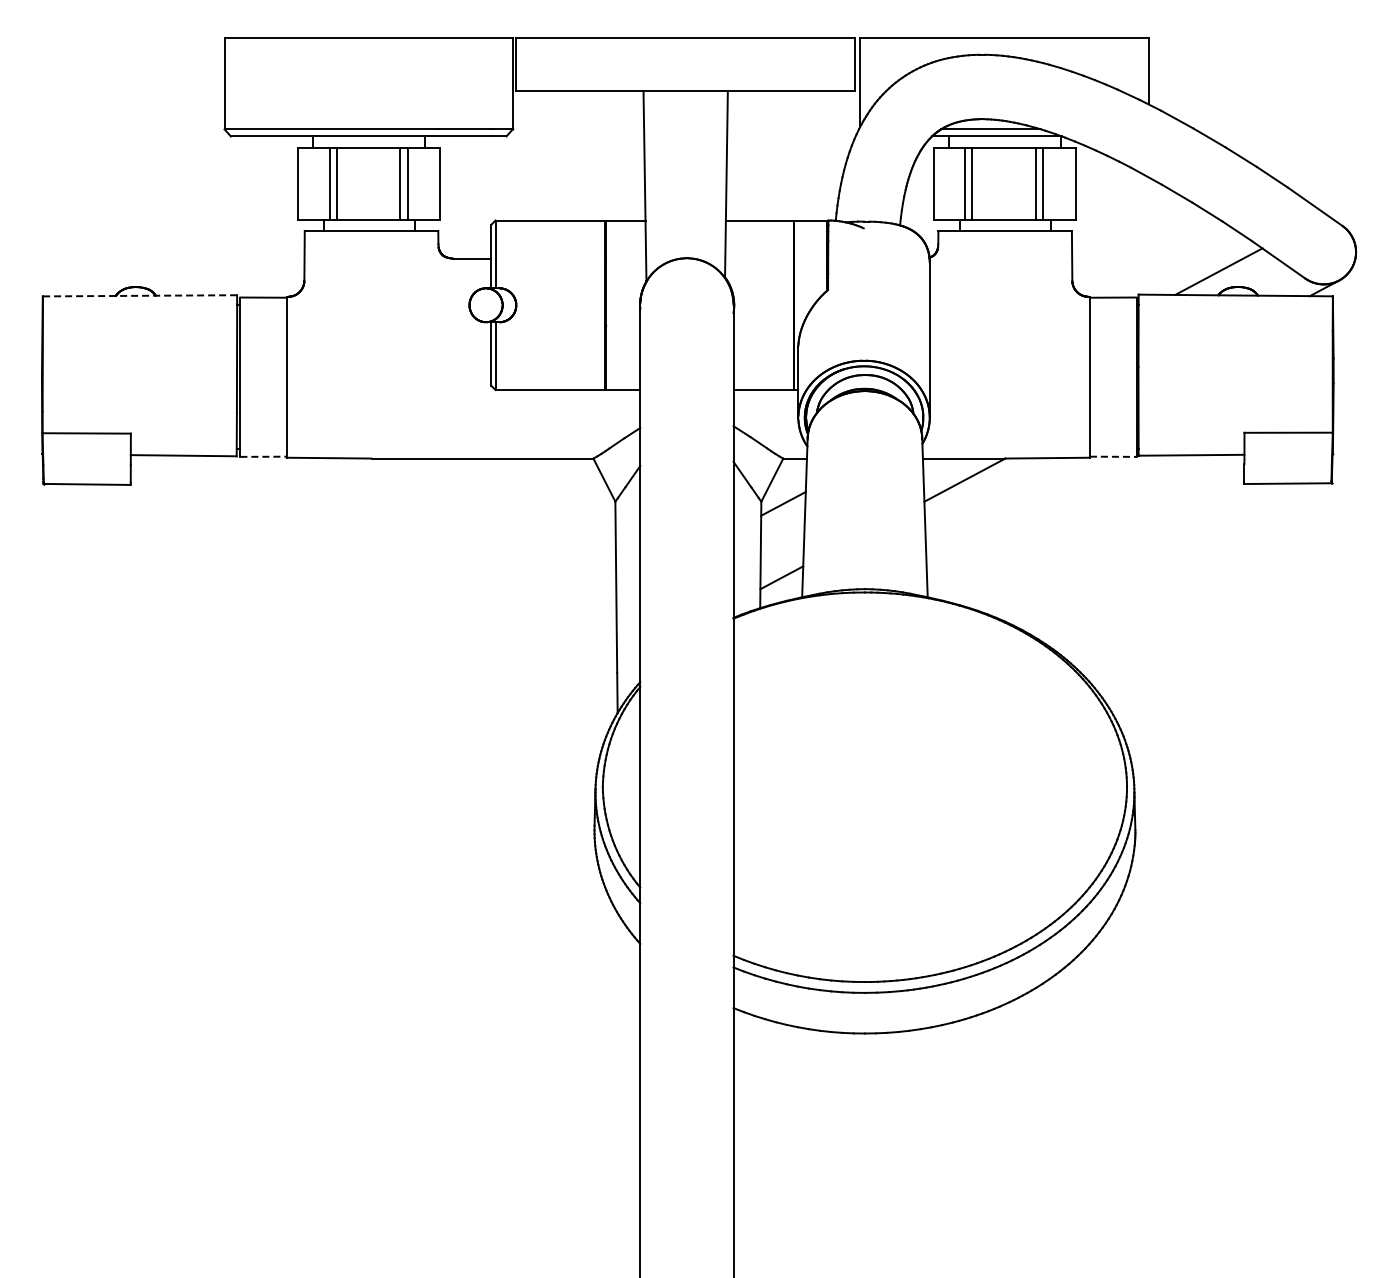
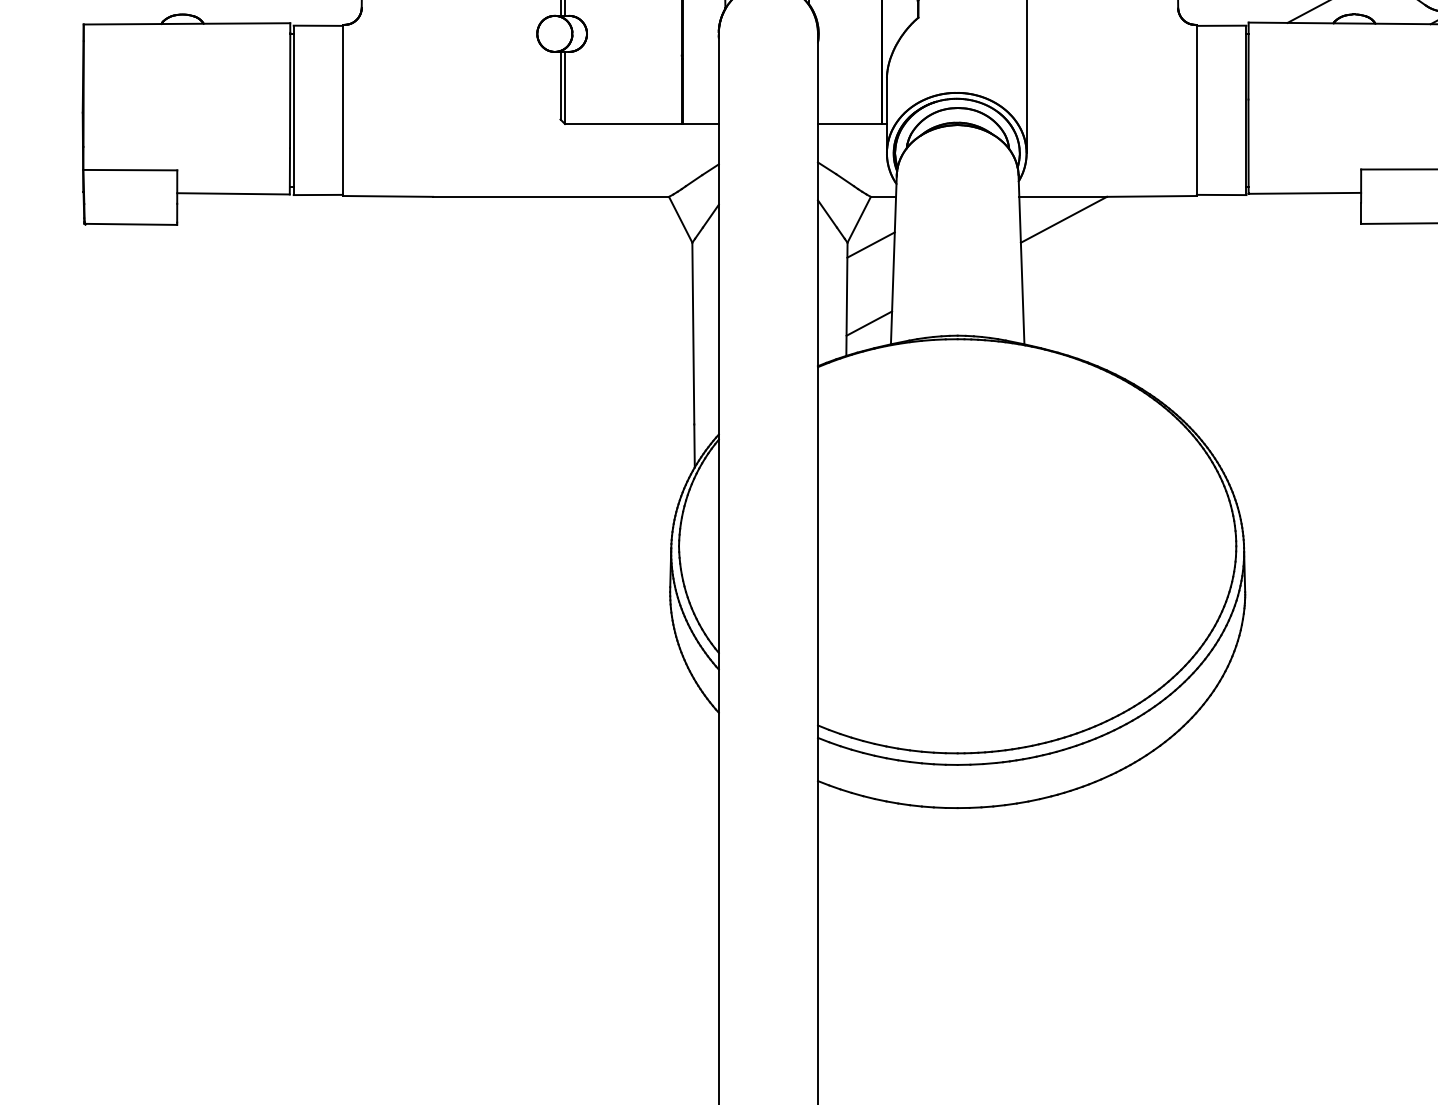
line: (139, 295) -> (186, 23), dashed -> solid
line: (264, 456) -> (319, 194), dashed -> solid
line: (1113, 456) -> (1221, 194), dashed -> solid

